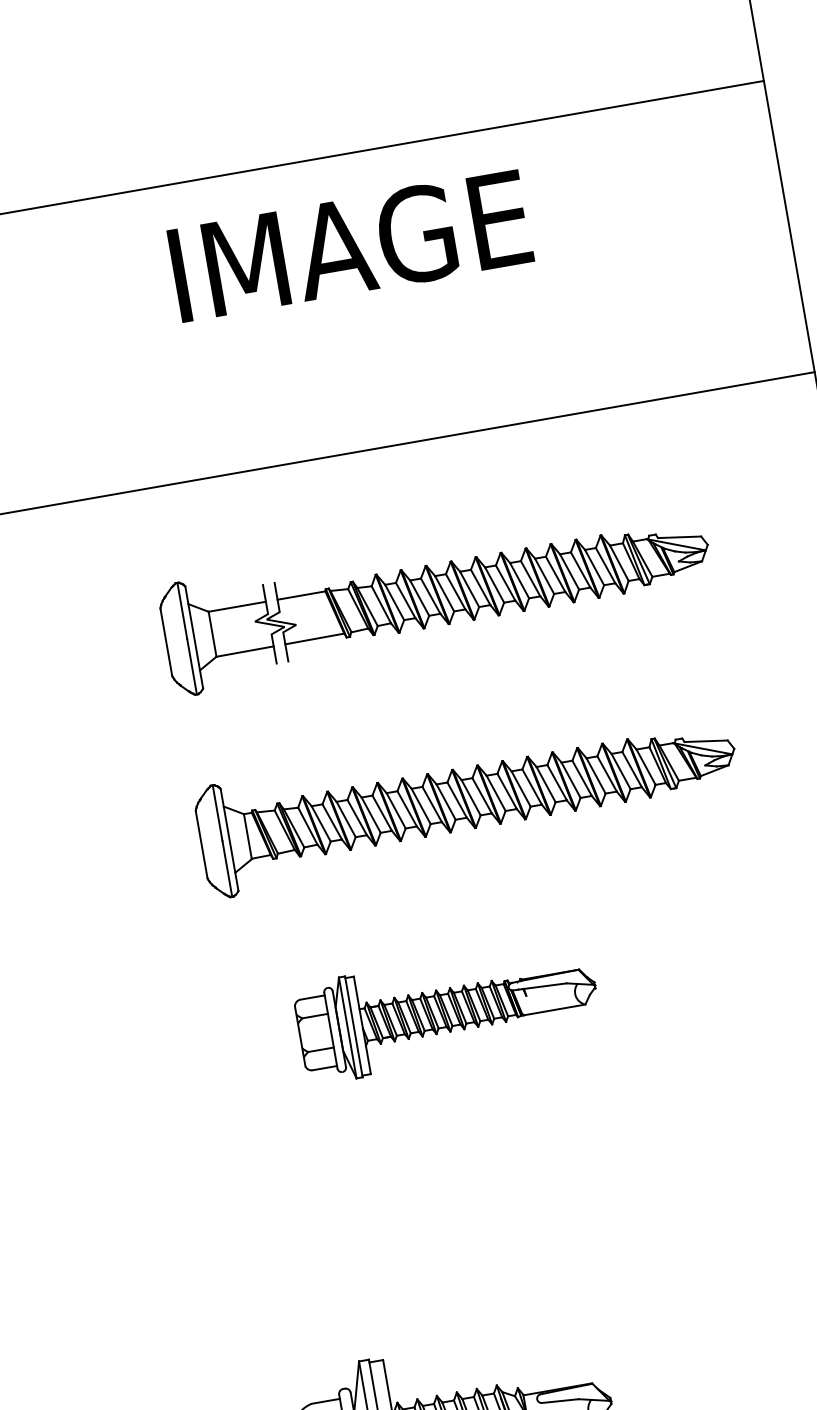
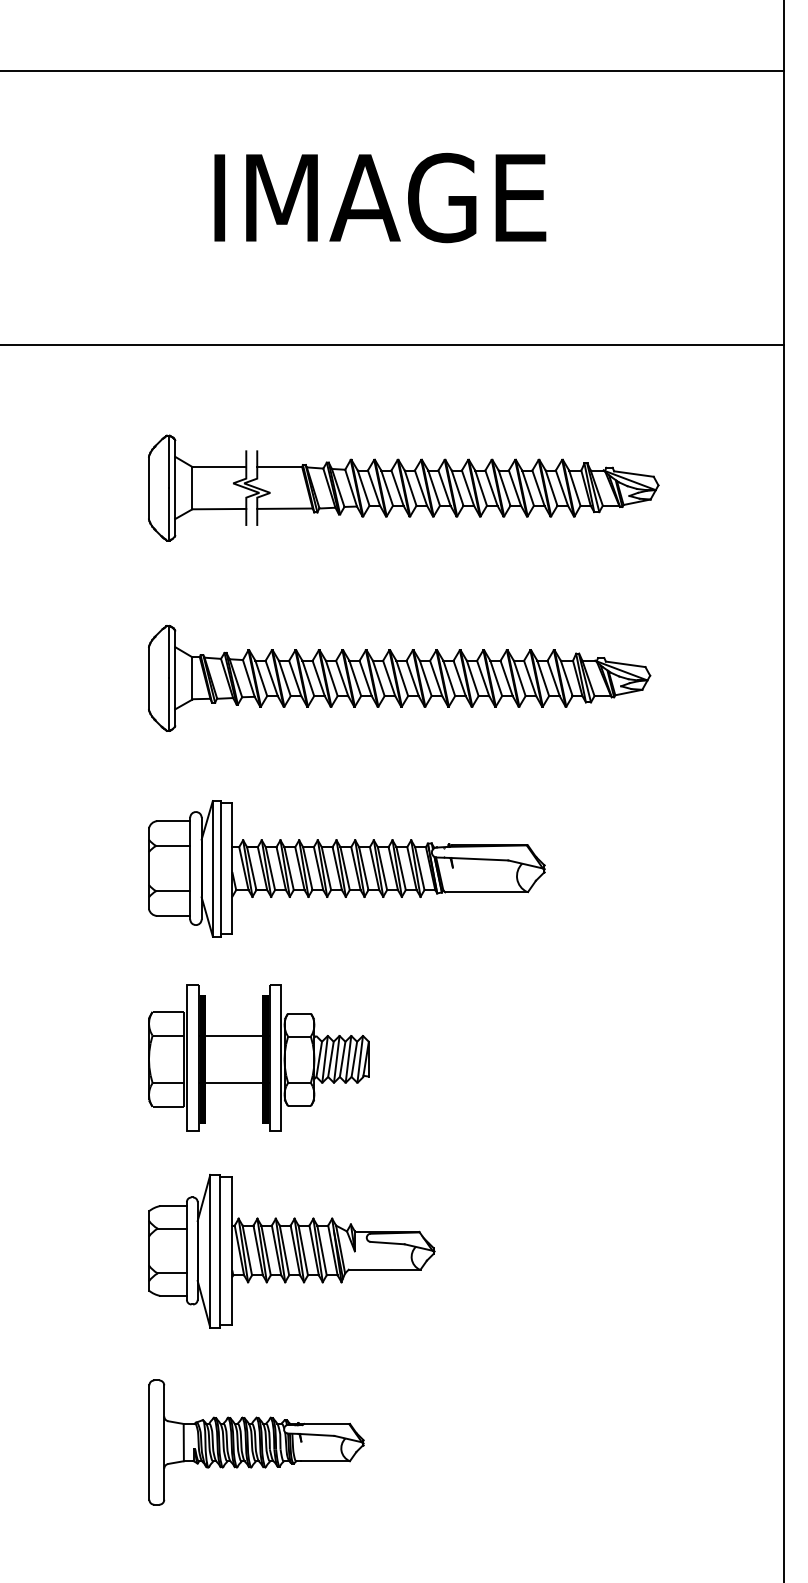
text: (350, 245) -> (380, 197), moved
part: (447, 1010) -> (346, 868), size x1.43
part: (388, 1227) -> (258, 1057), added

